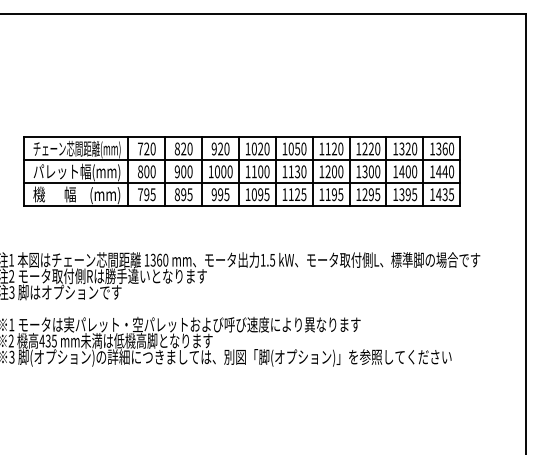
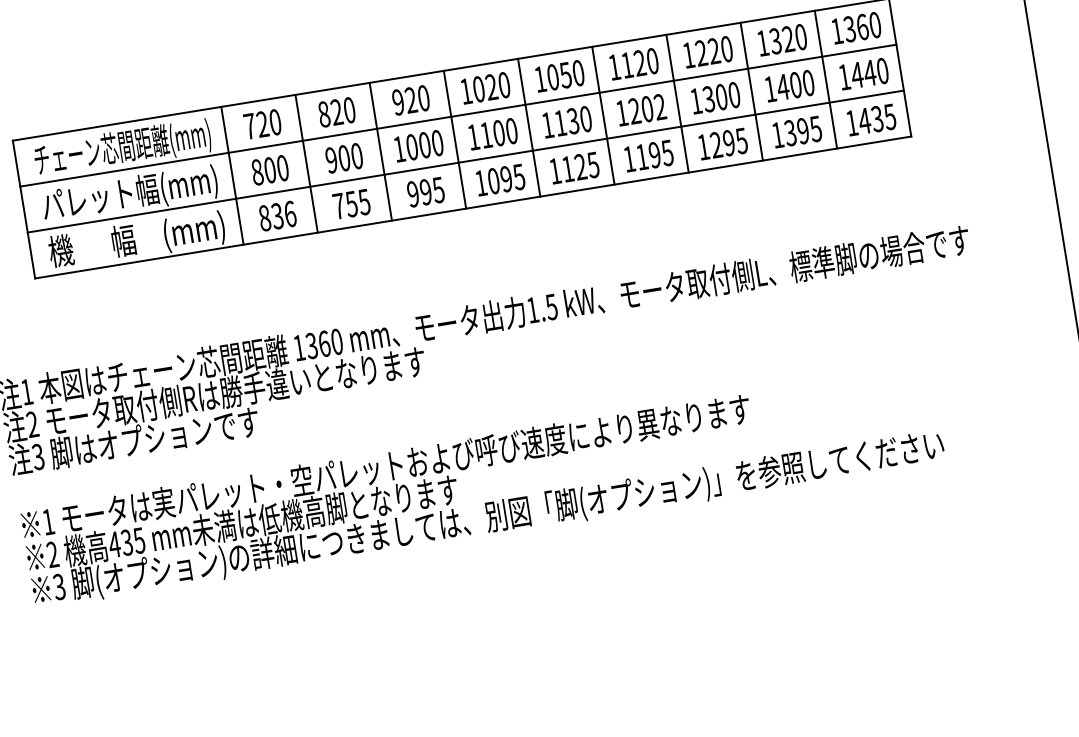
text: (340, 171) -> (659, 106), 1200 -> 1202
text: (146, 194) -> (276, 215), 795 -> 836
text: (180, 194) -> (345, 204), 895 -> 755

